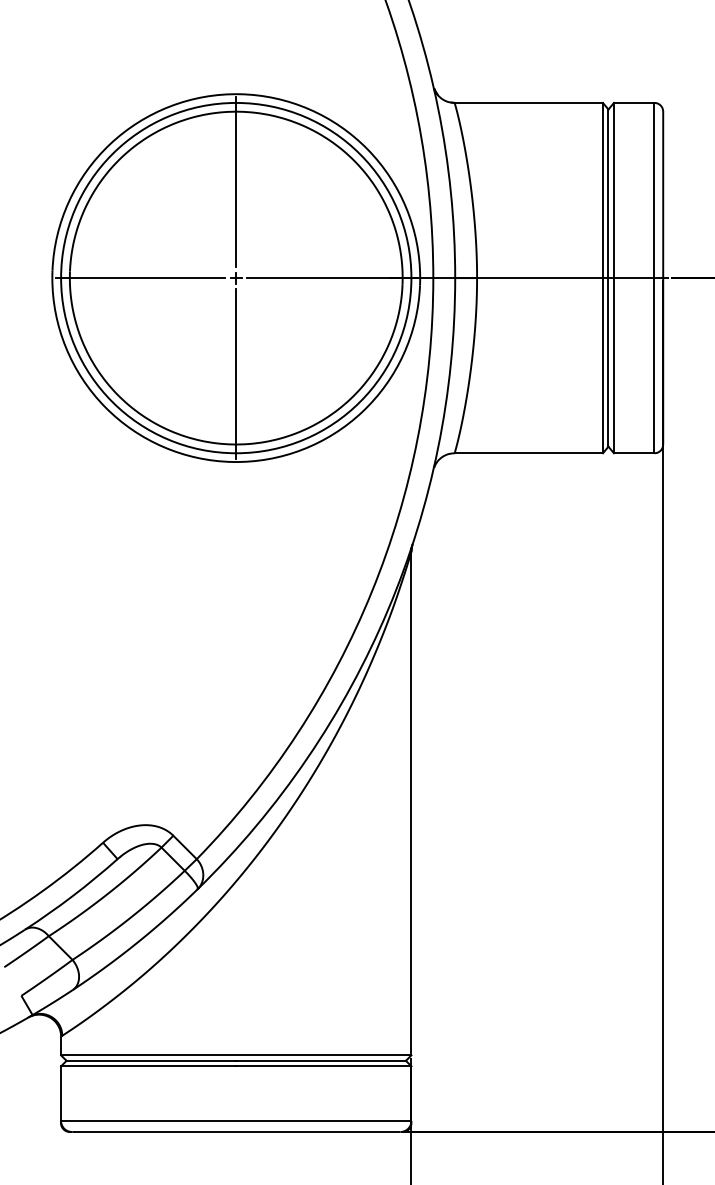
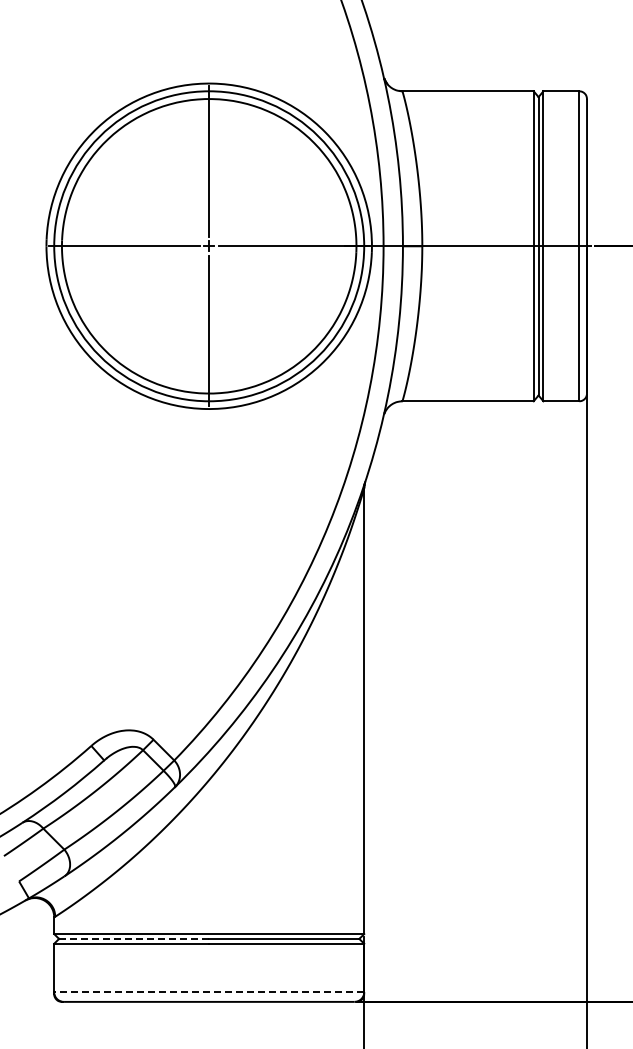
line: (150, 1060) -> (133, 938), solid -> dashed
line: (236, 1121) -> (209, 992), solid -> dashed

